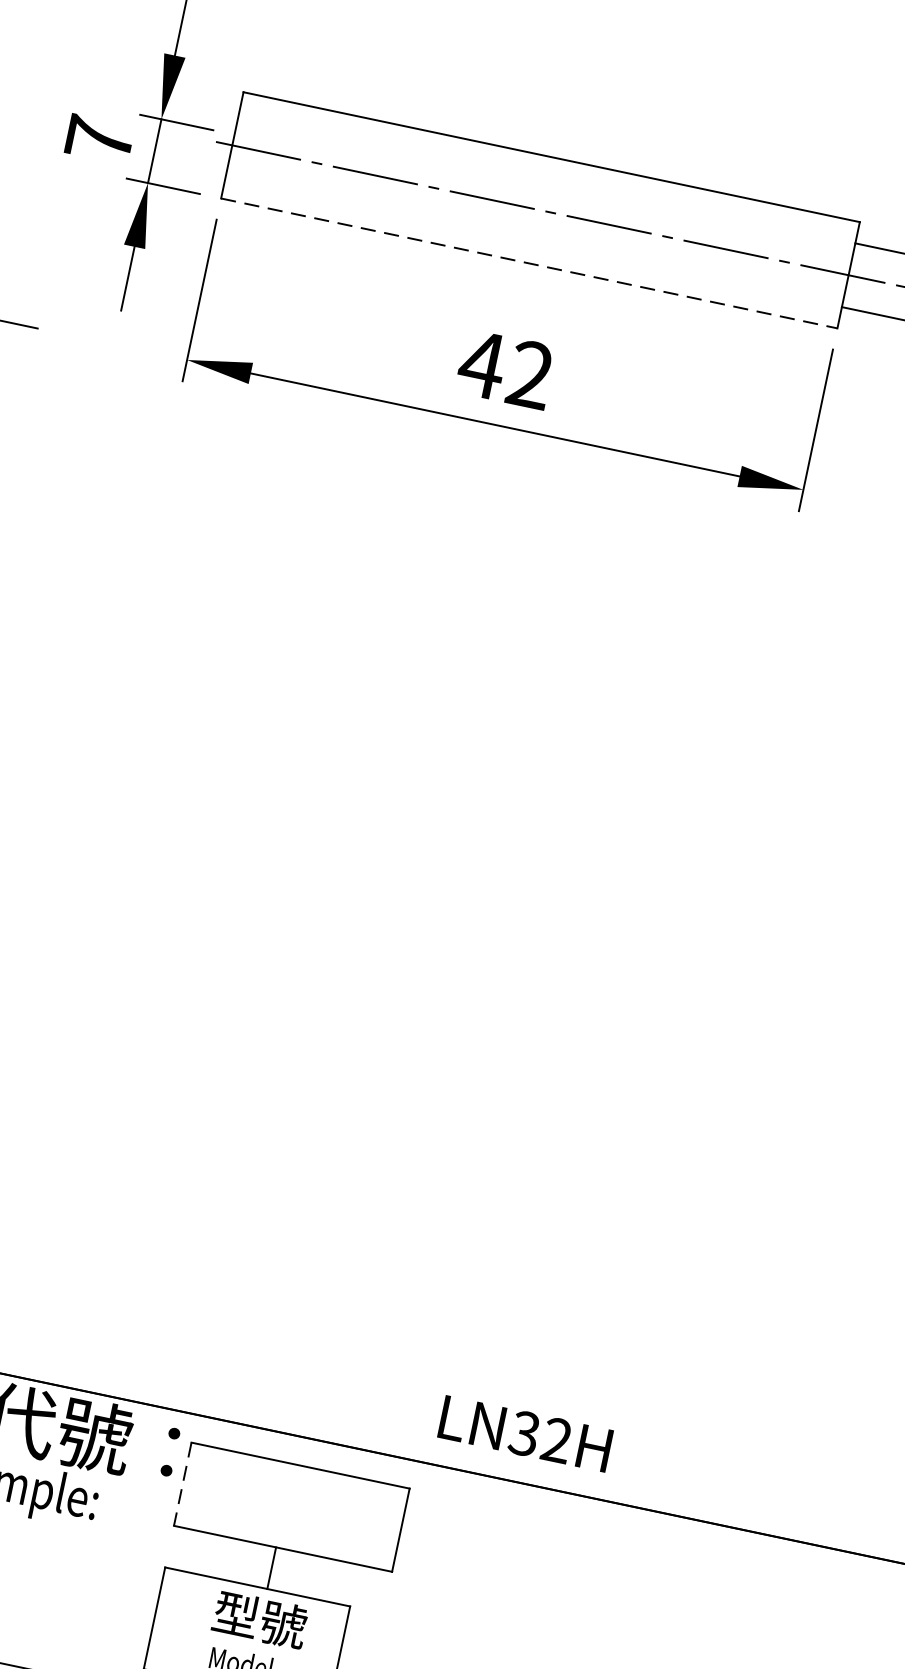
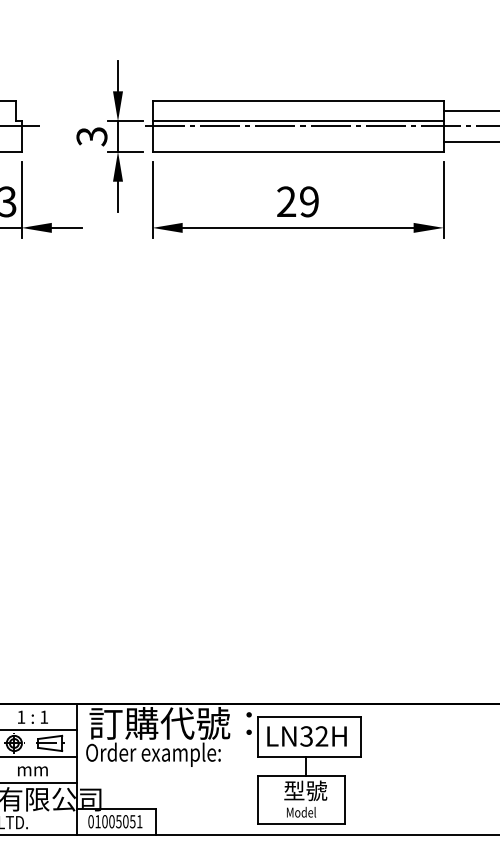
text: (98, 139) -> (91, 136), 7 -> 3
line: (541, 199) -> (297, 121), added
line: (530, 263) -> (298, 151), dashed -> solid
text: (505, 368) -> (297, 201), 42 -> 29
text: (524, 1433) -> (306, 736), moved
line: (182, 1483) -> (257, 736), dashed -> solid

